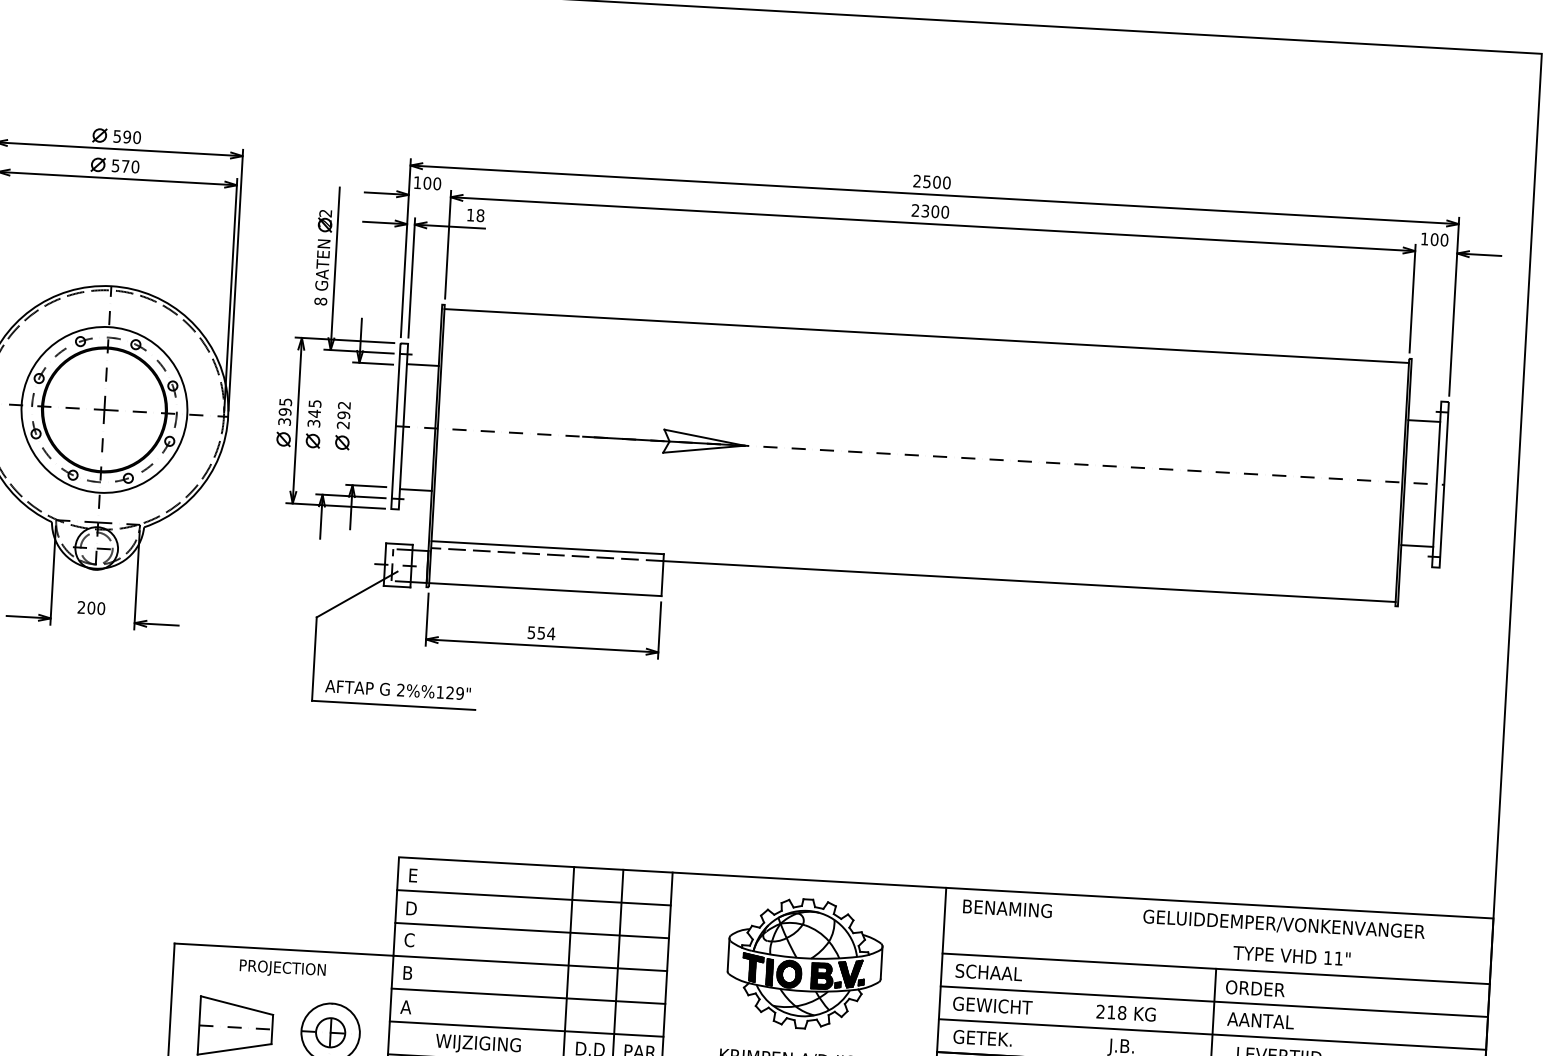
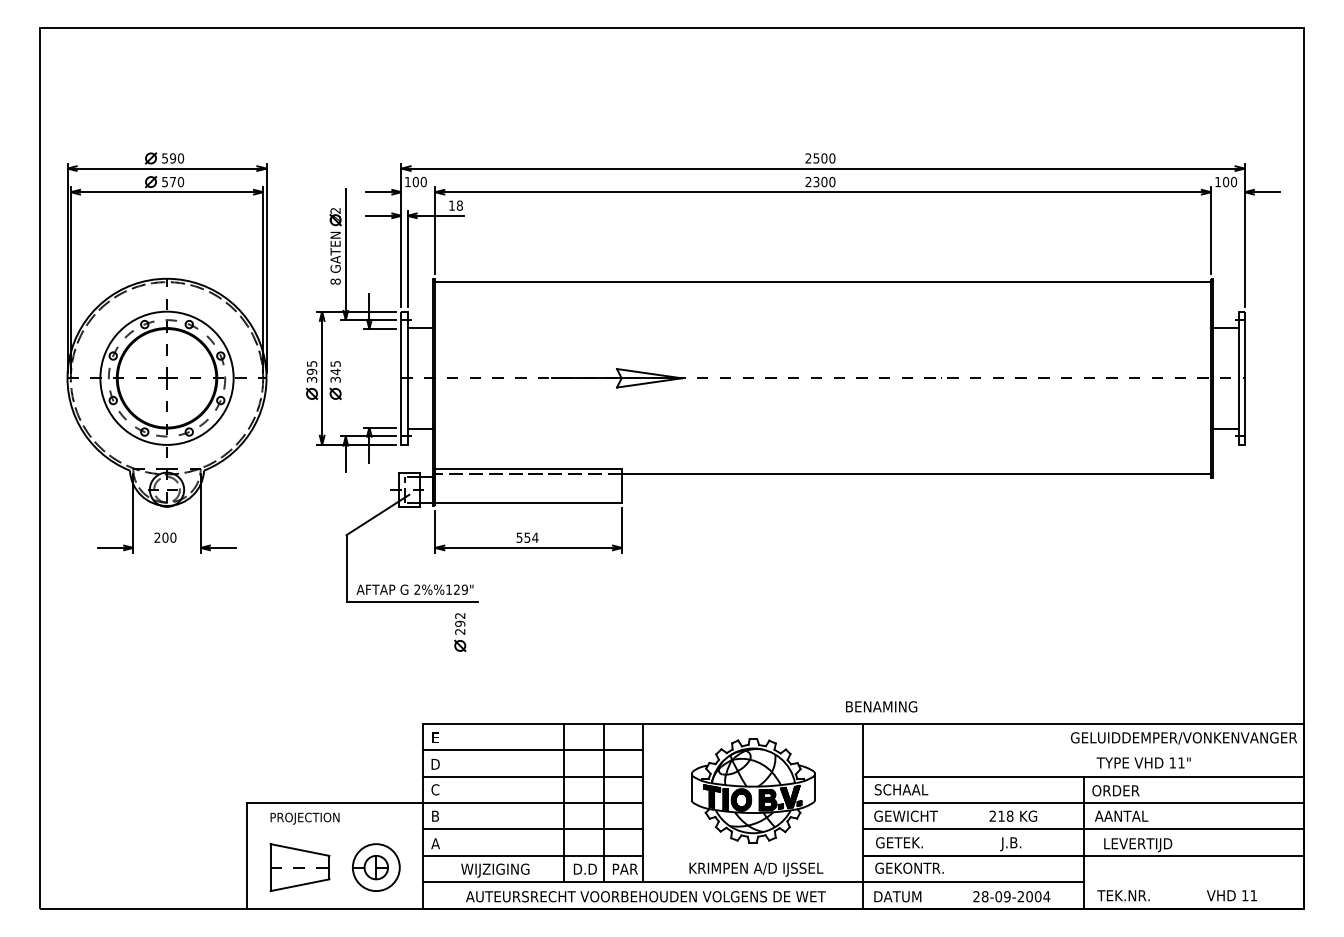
part: (343, 426) -> (460, 632), moved
text: (1007, 908) -> (881, 706), moved
text: (1283, 925) -> (1183, 738), moved
text: (282, 968) -> (304, 818), moved

